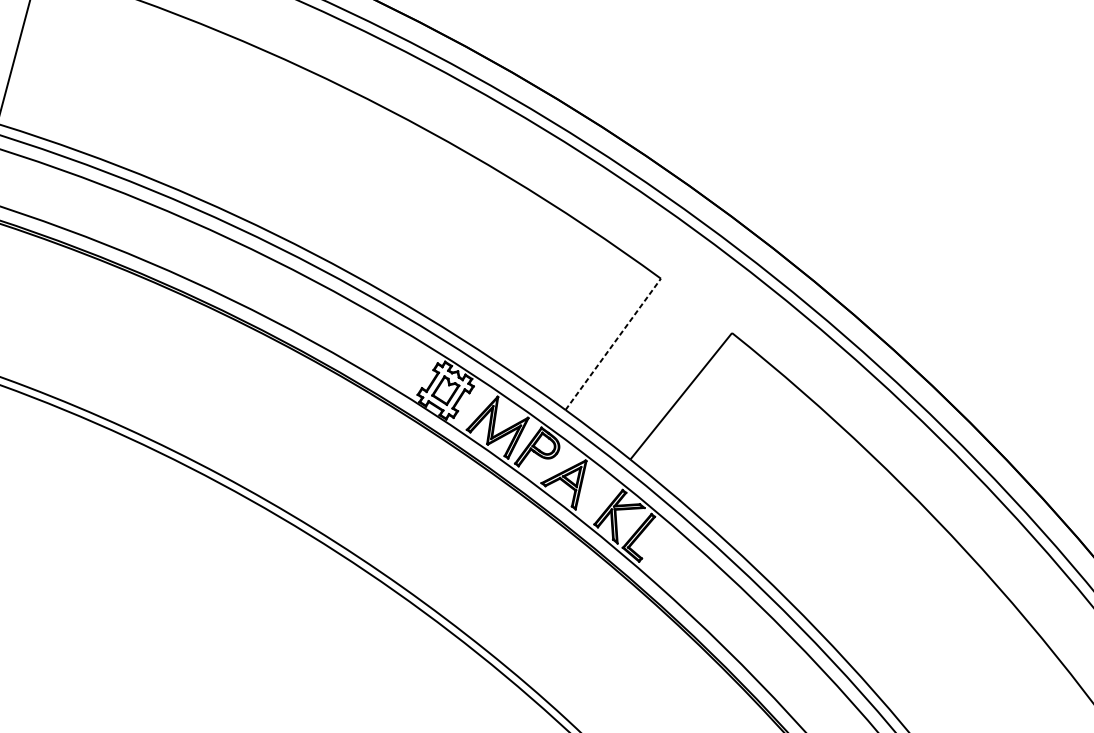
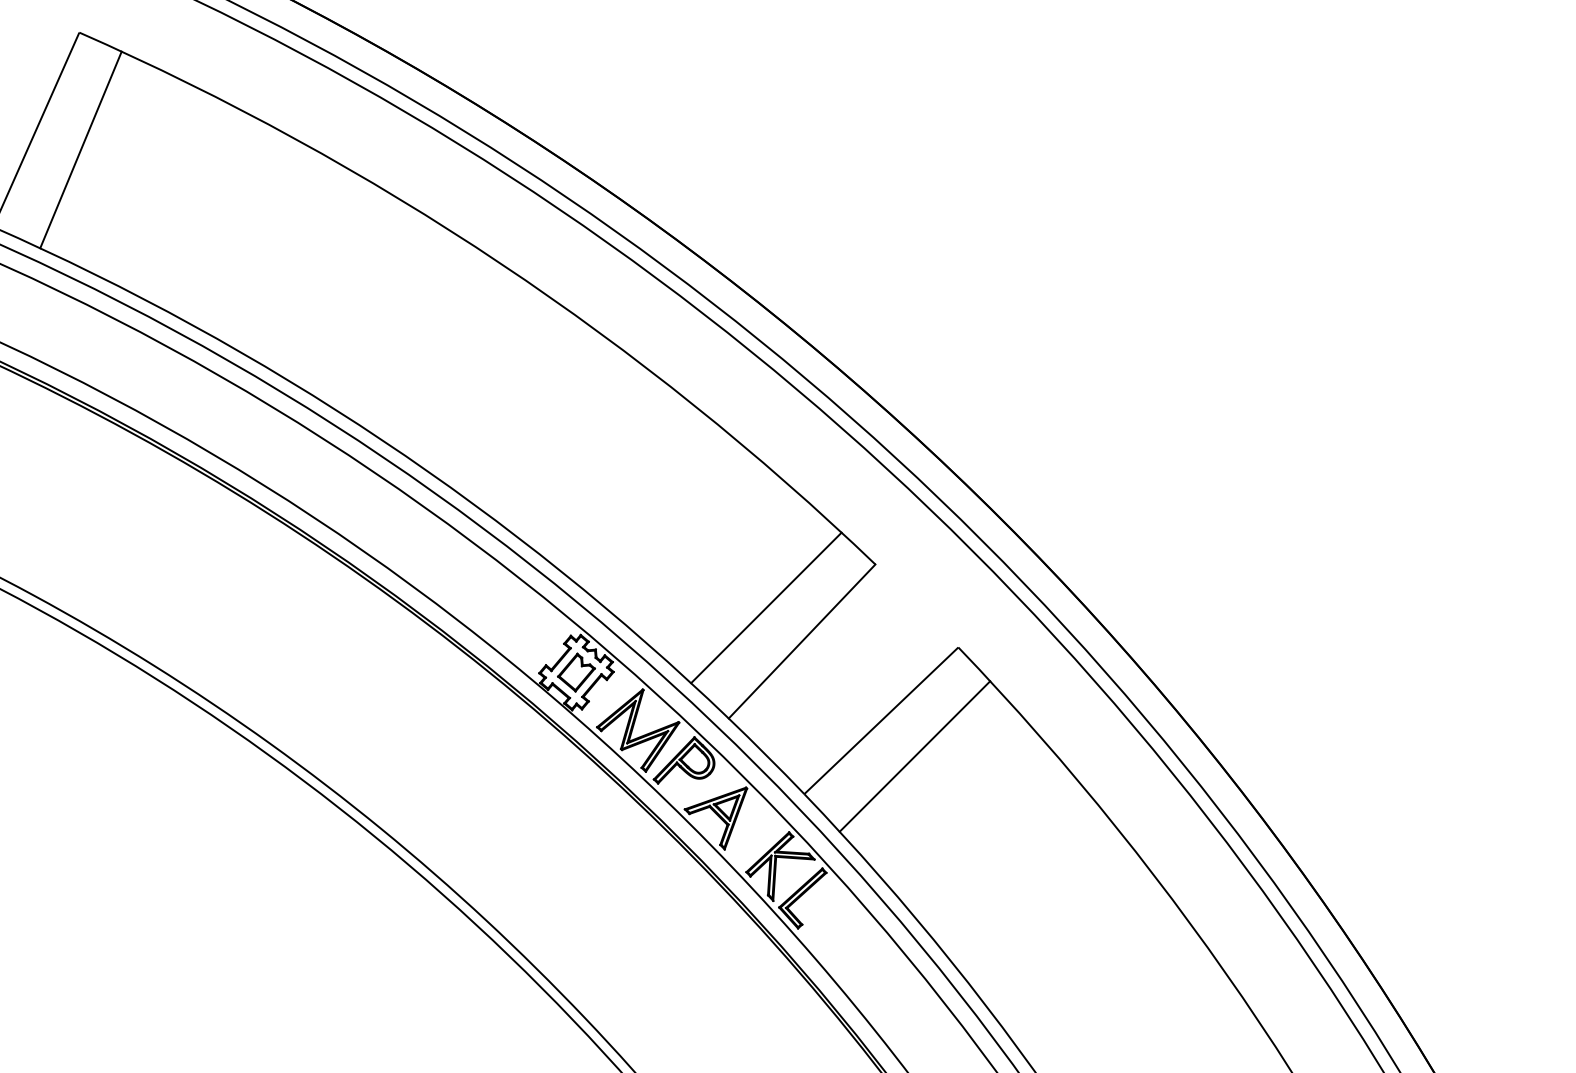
line: (582, 322) -> (766, 607), added
line: (613, 344) -> (802, 641), dashed -> solid
line: (709, 419) -> (914, 756), added

